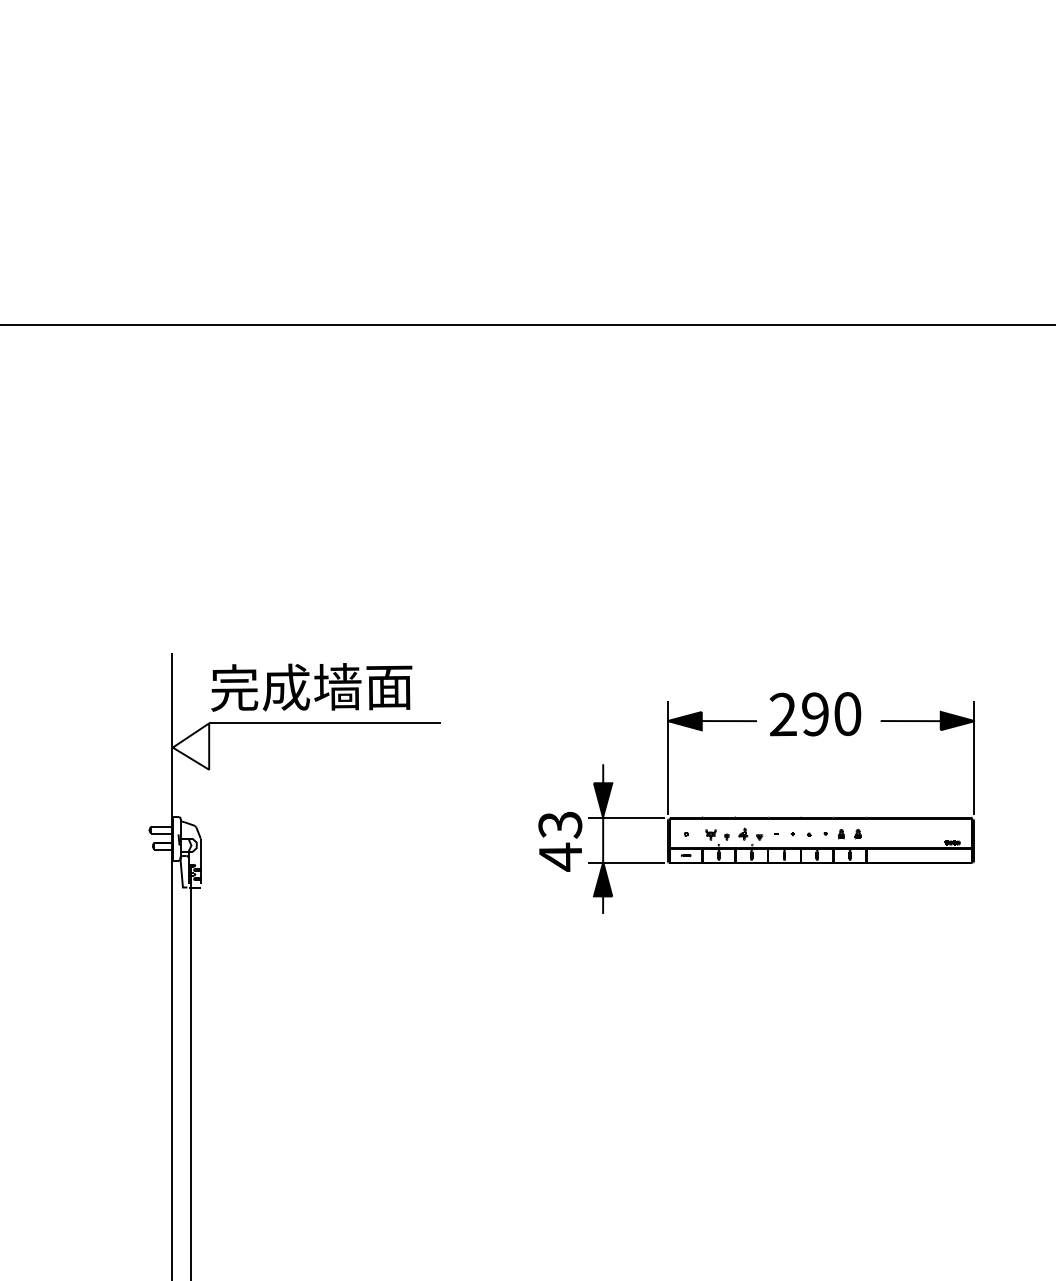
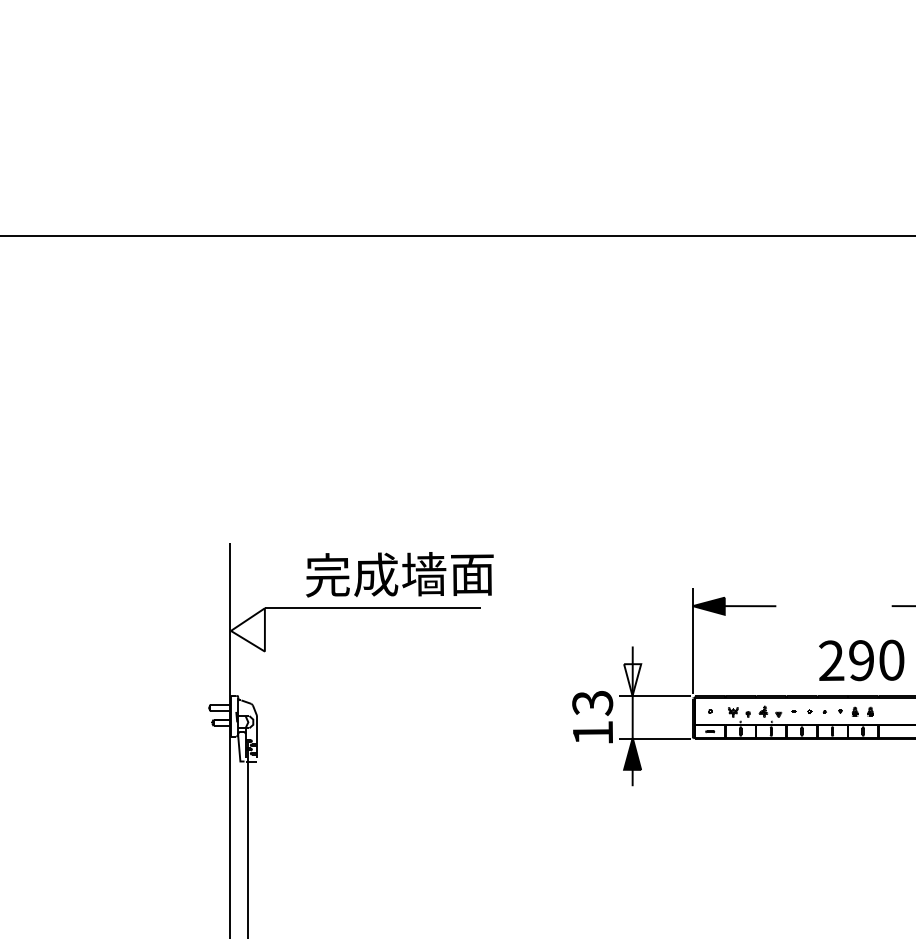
text: (311, 687) -> (399, 574), moved
text: (815, 714) -> (861, 660), moved
fill: (602, 800) -> (632, 680), removed
text: (560, 856) -> (592, 732), 43 -> 13

